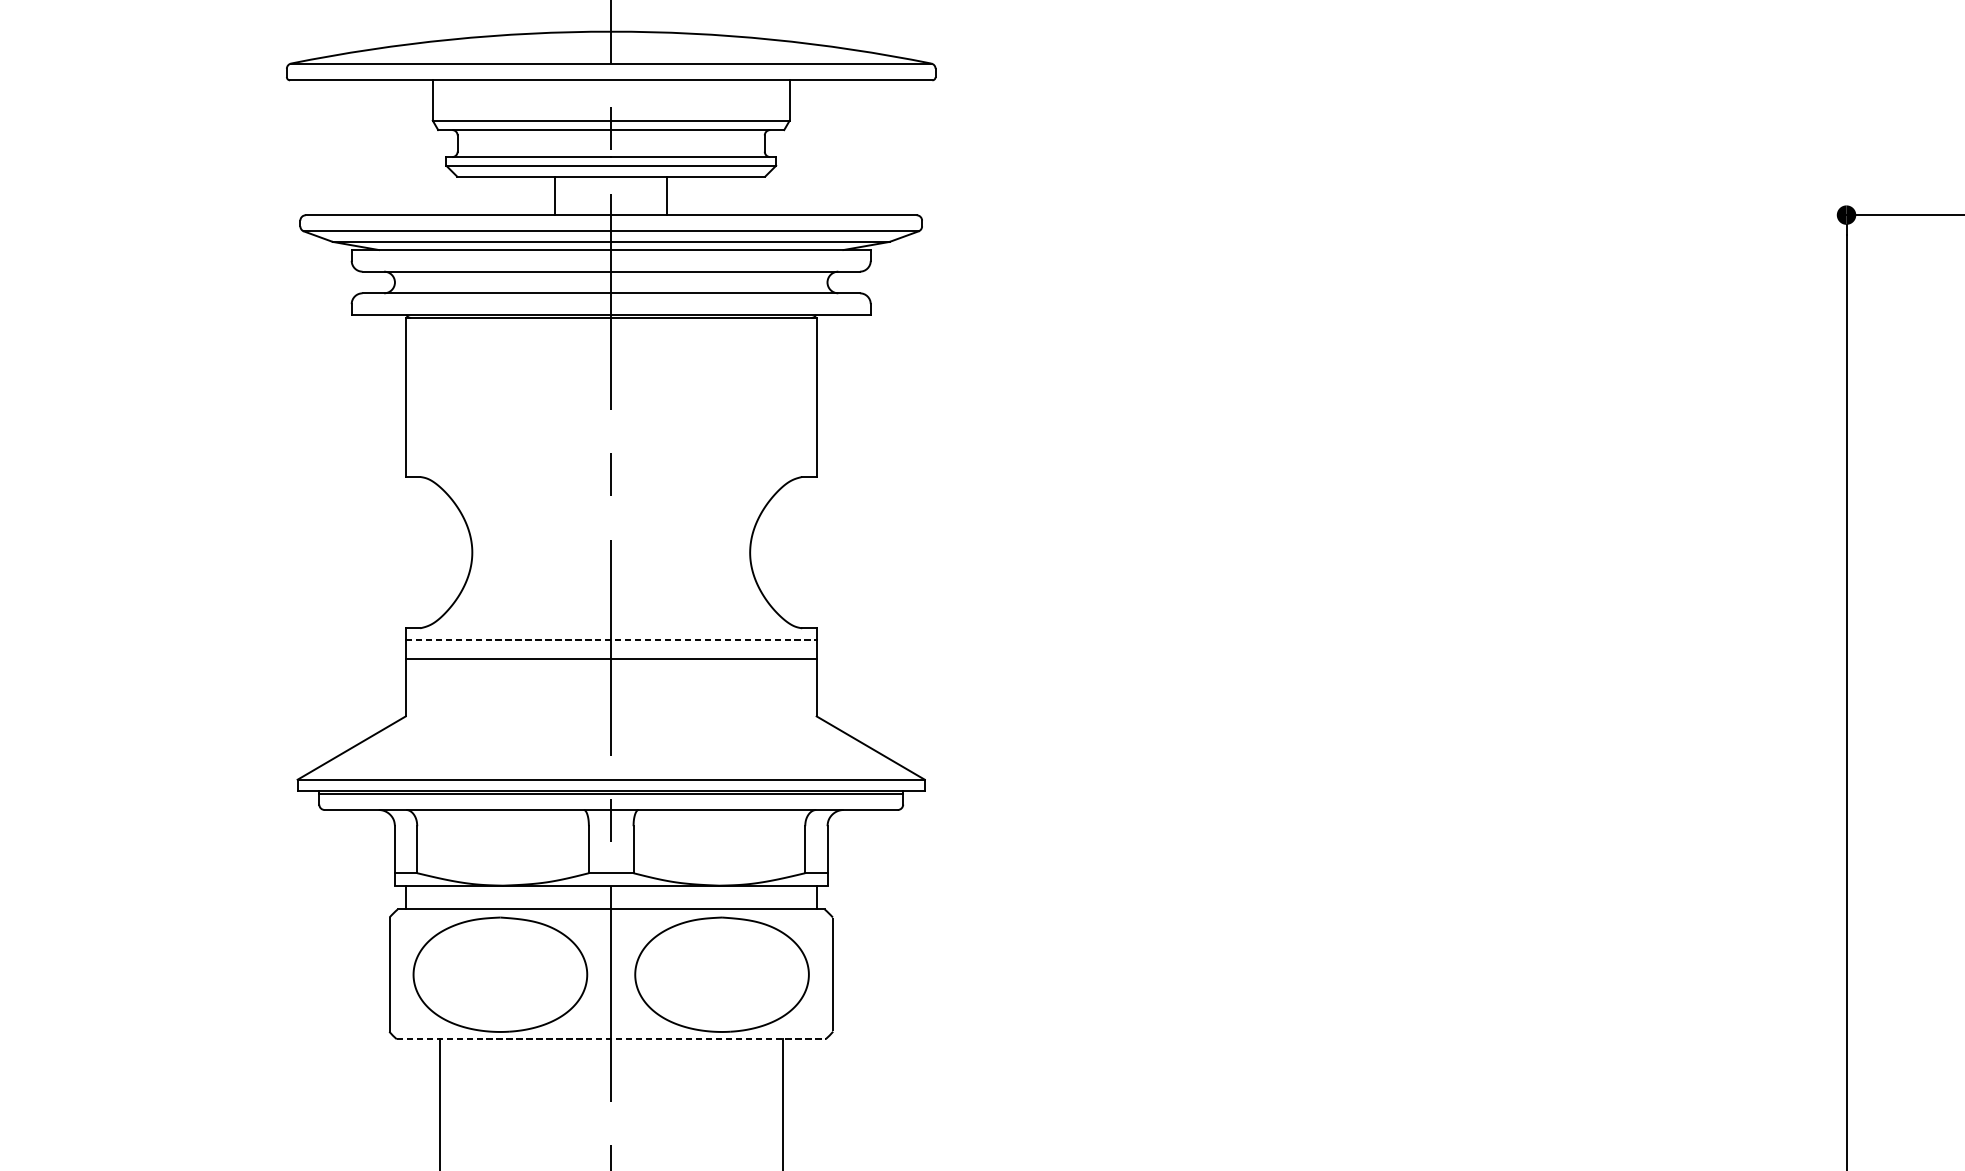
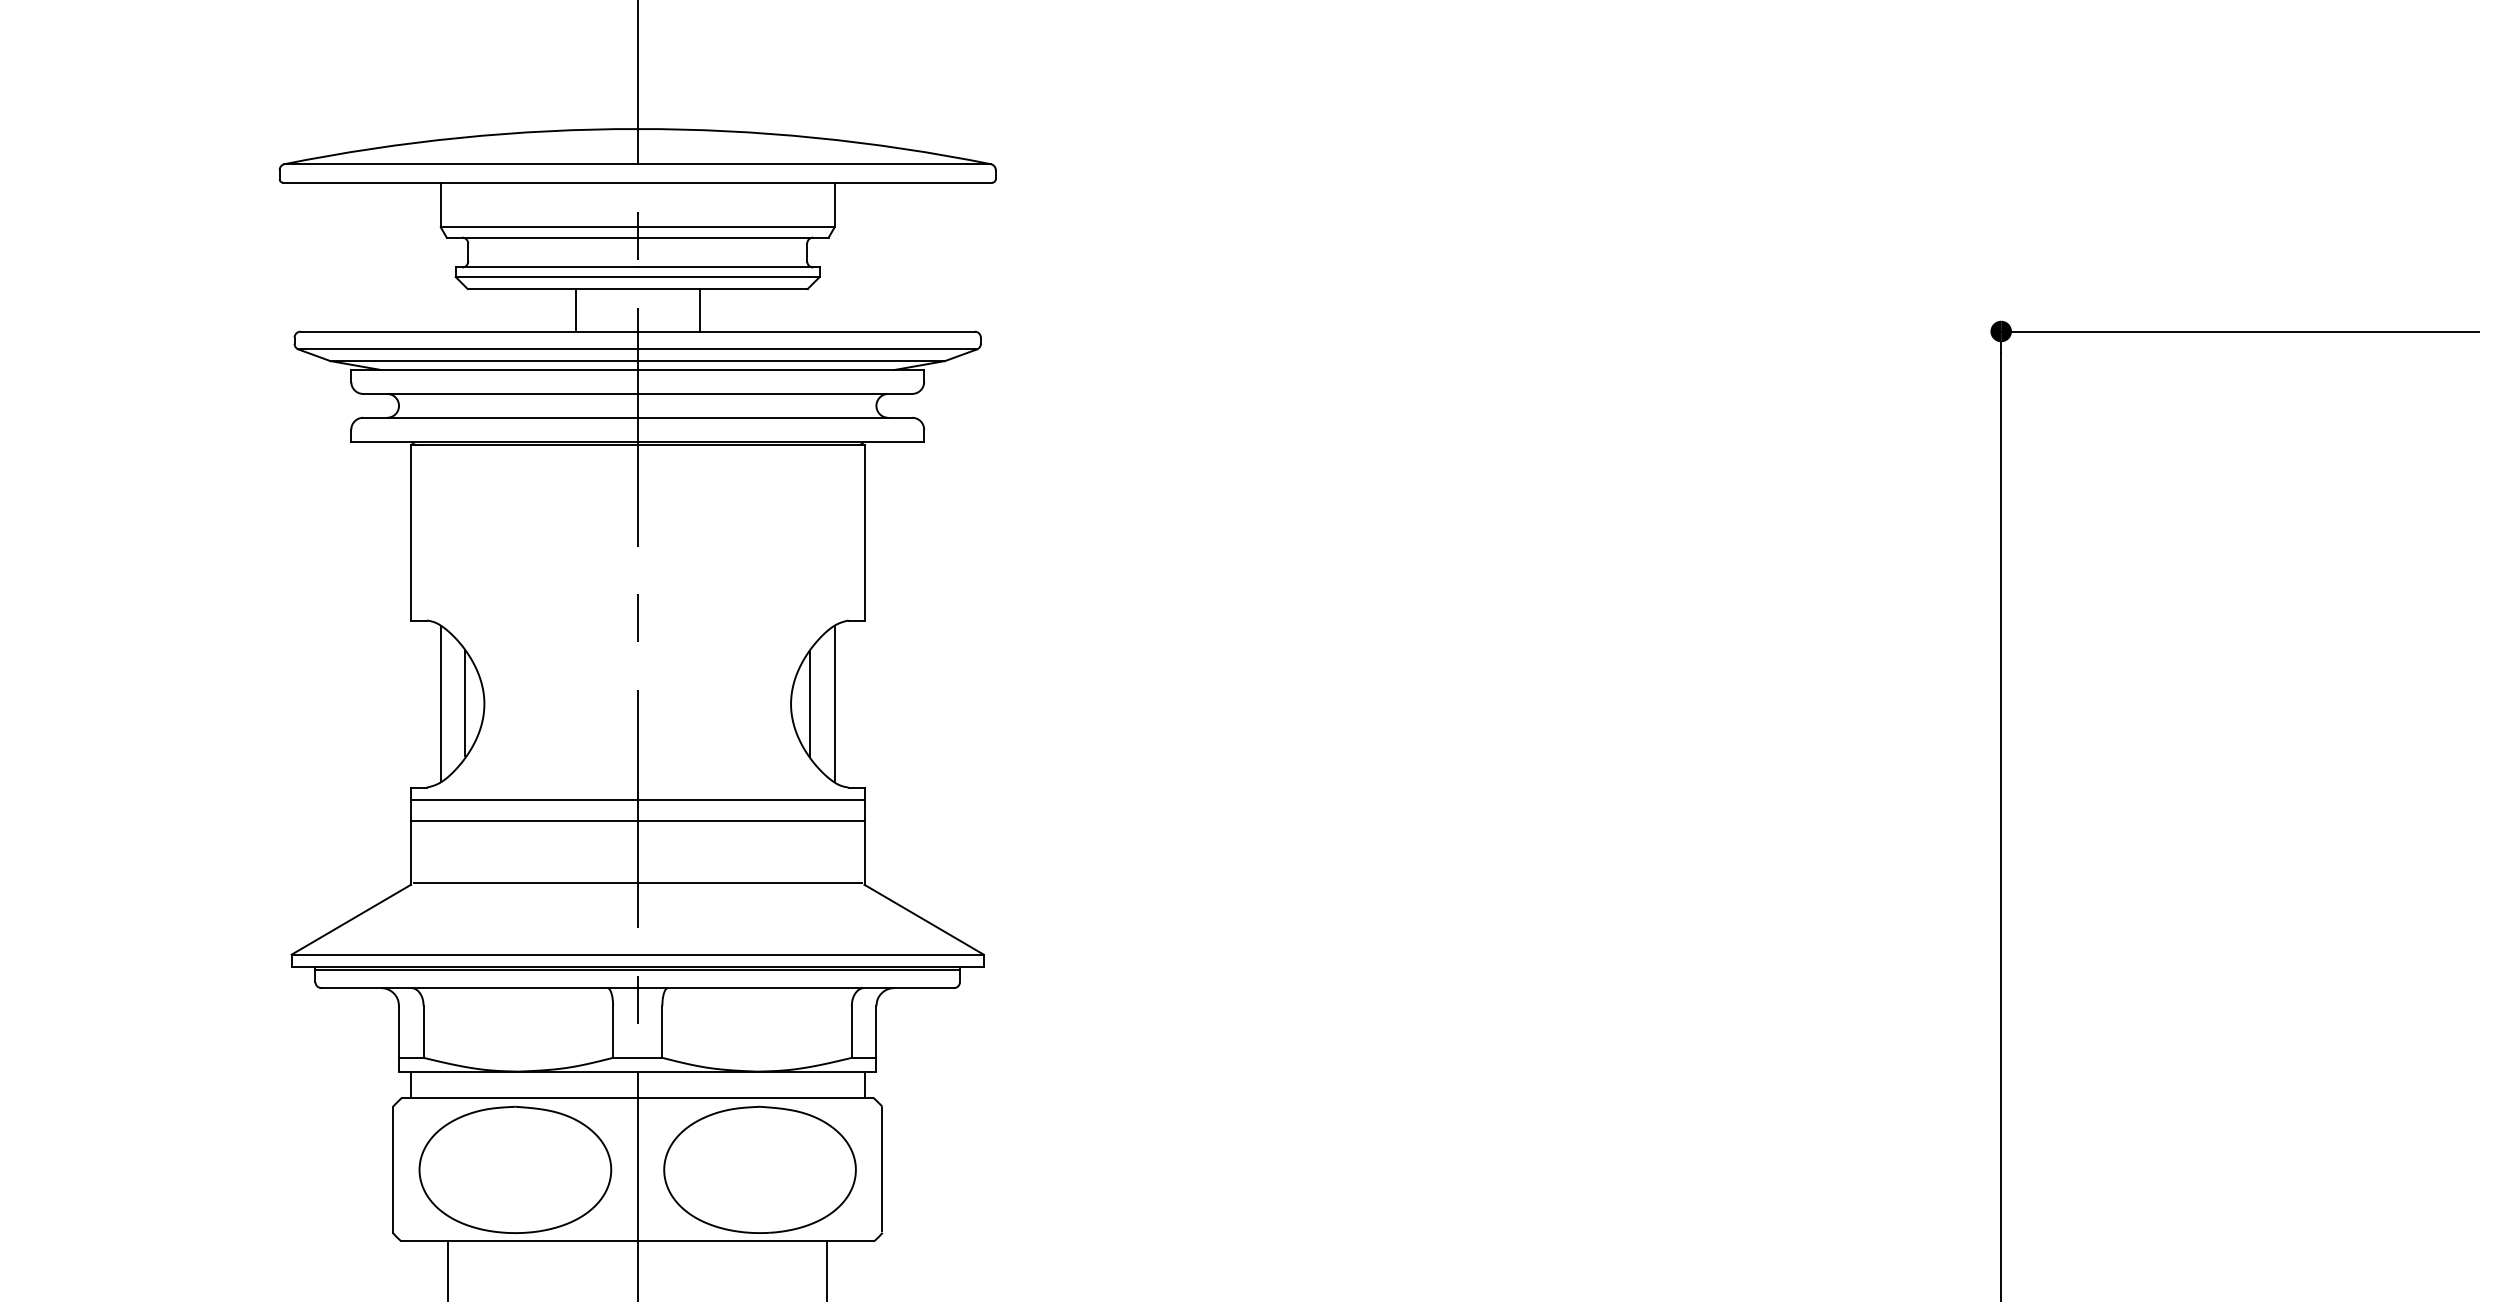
line: (455, 552) -> (465, 703), added
line: (767, 552) -> (810, 703), added
line: (789, 552) -> (834, 703), added
line: (432, 553) -> (440, 704), added
line: (611, 639) -> (637, 799), dashed -> solid
line: (611, 715) -> (637, 883), added
line: (611, 1039) -> (637, 1241), dashed -> solid

